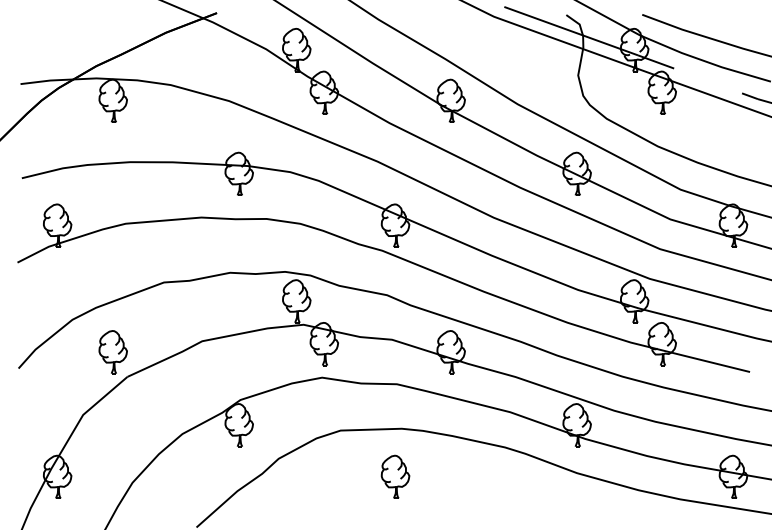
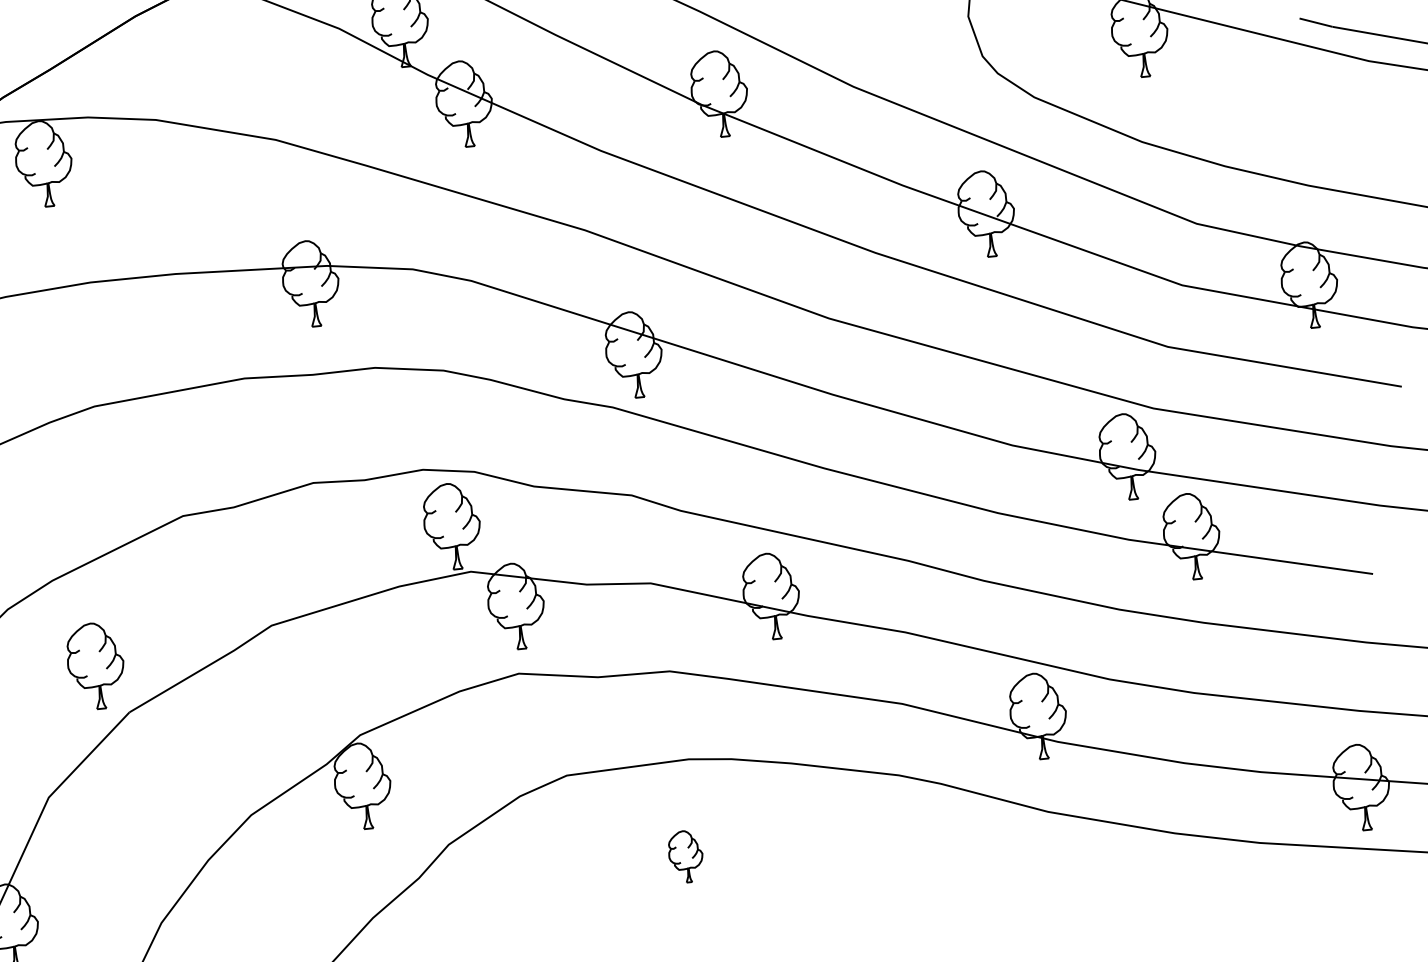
part: (395, 476) -> (685, 856), size x0.6

